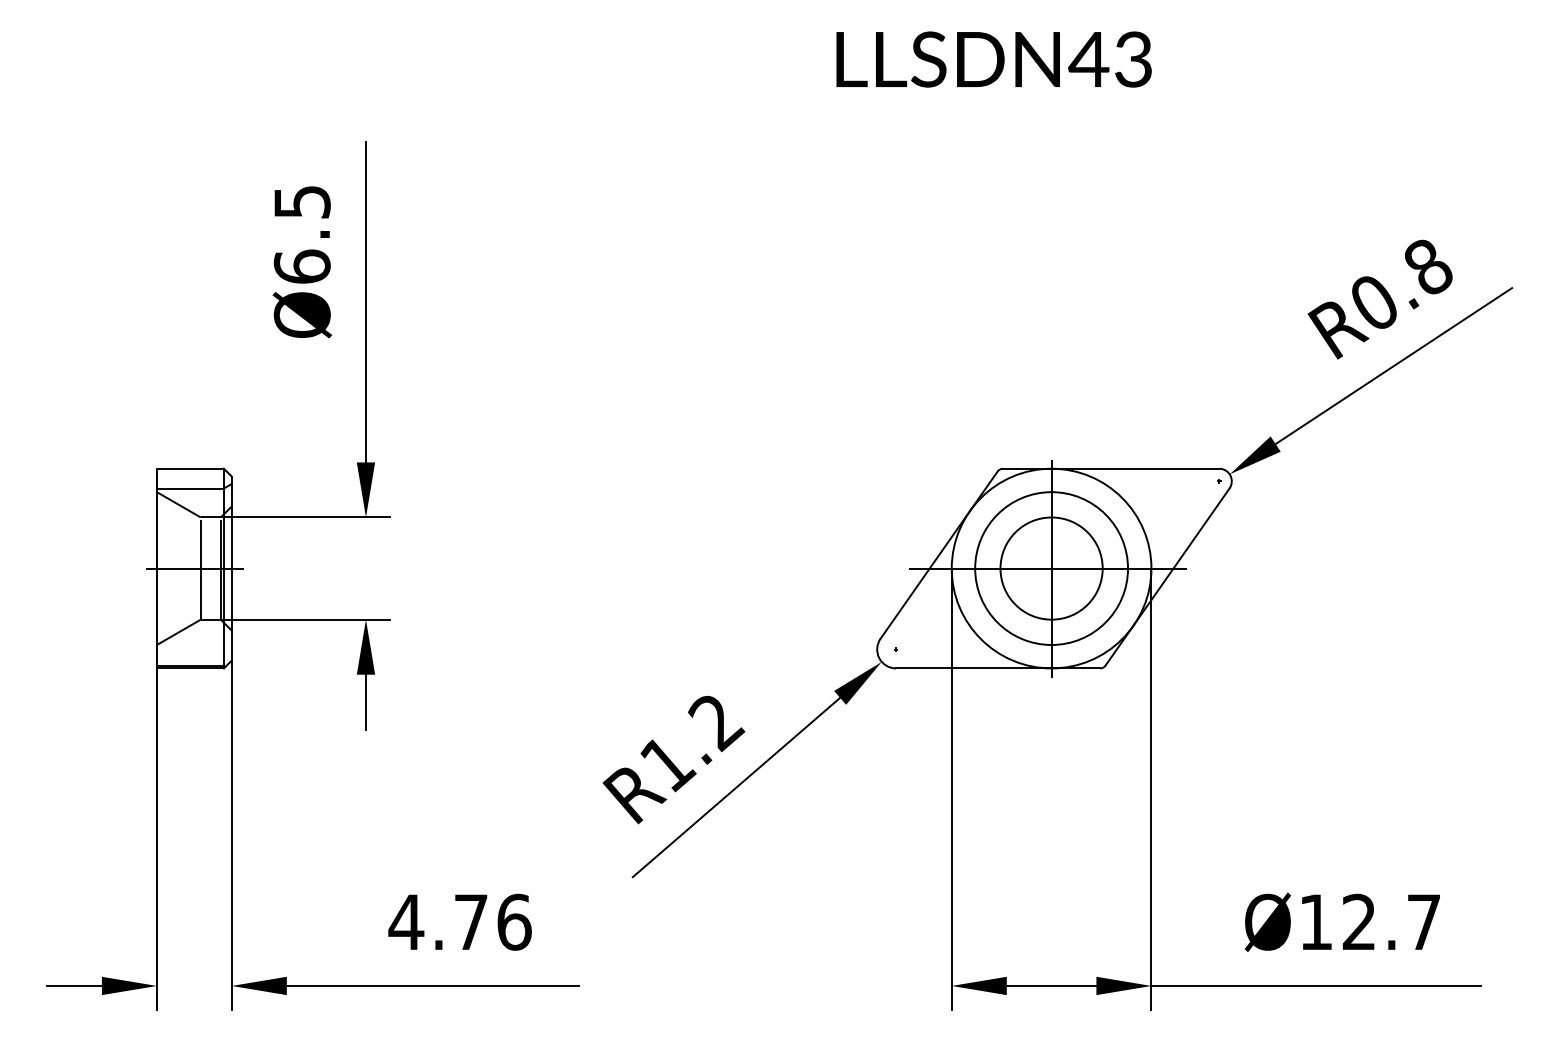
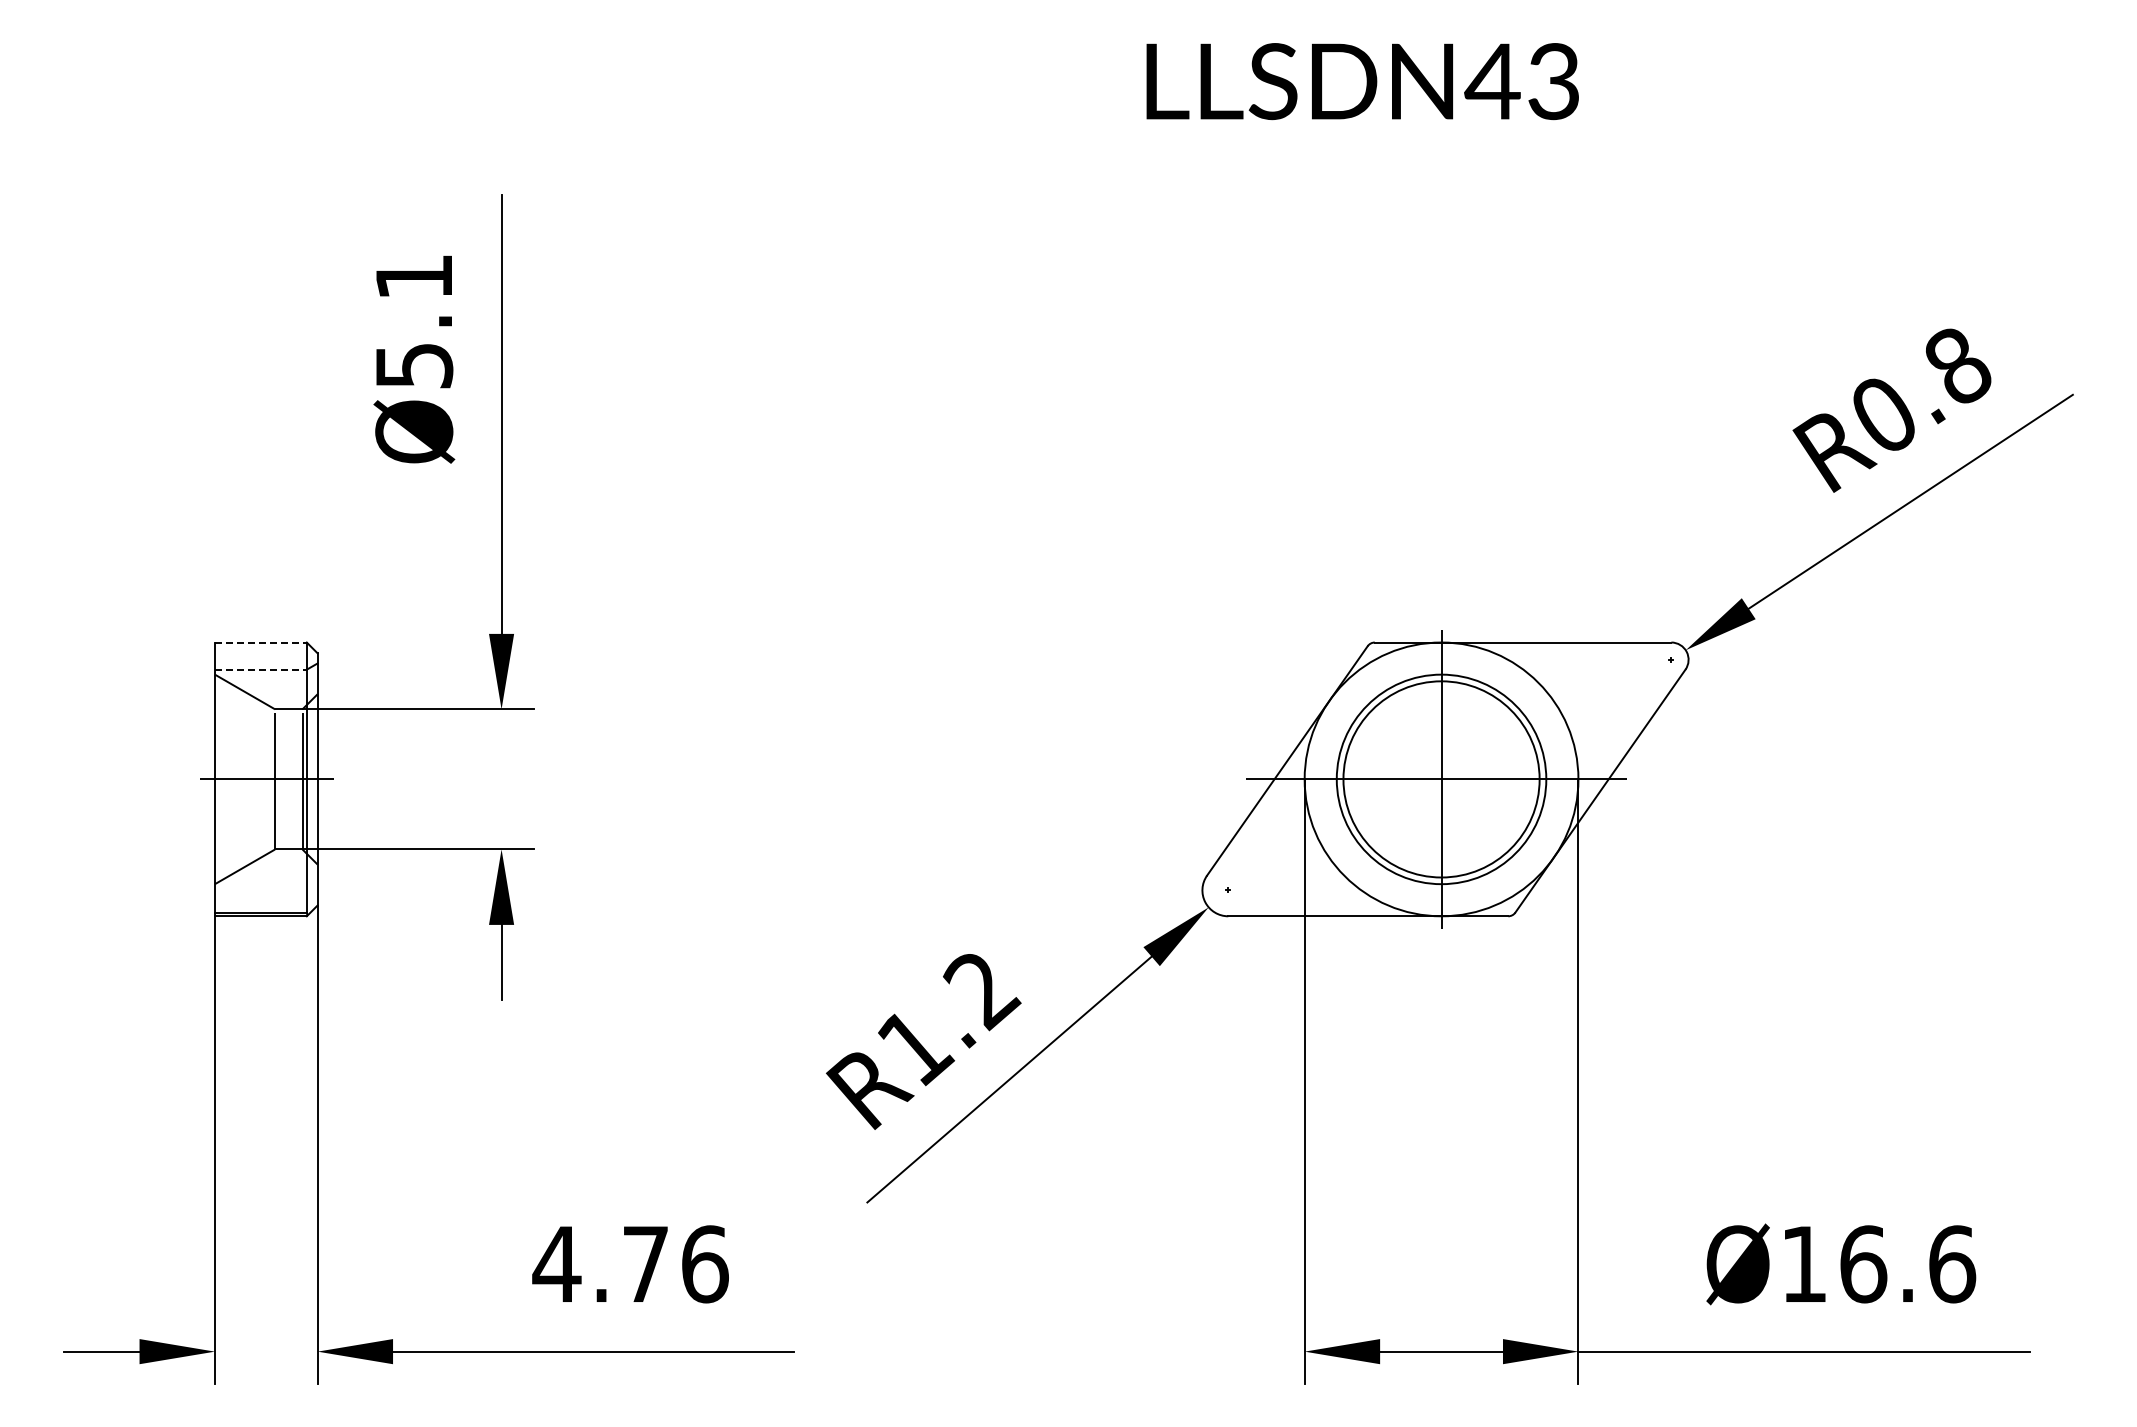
text: (302, 234) -> (414, 321), Ø6.5 -> Ø5.1
line: (190, 468) -> (260, 642), solid -> dashed
line: (190, 488) -> (260, 669), solid -> dashed
circle: (1051, 568) -> (1441, 779), size x1.4
text: (1392, 922) -> (1908, 1264), Ø12.7 -> Ø16.6

